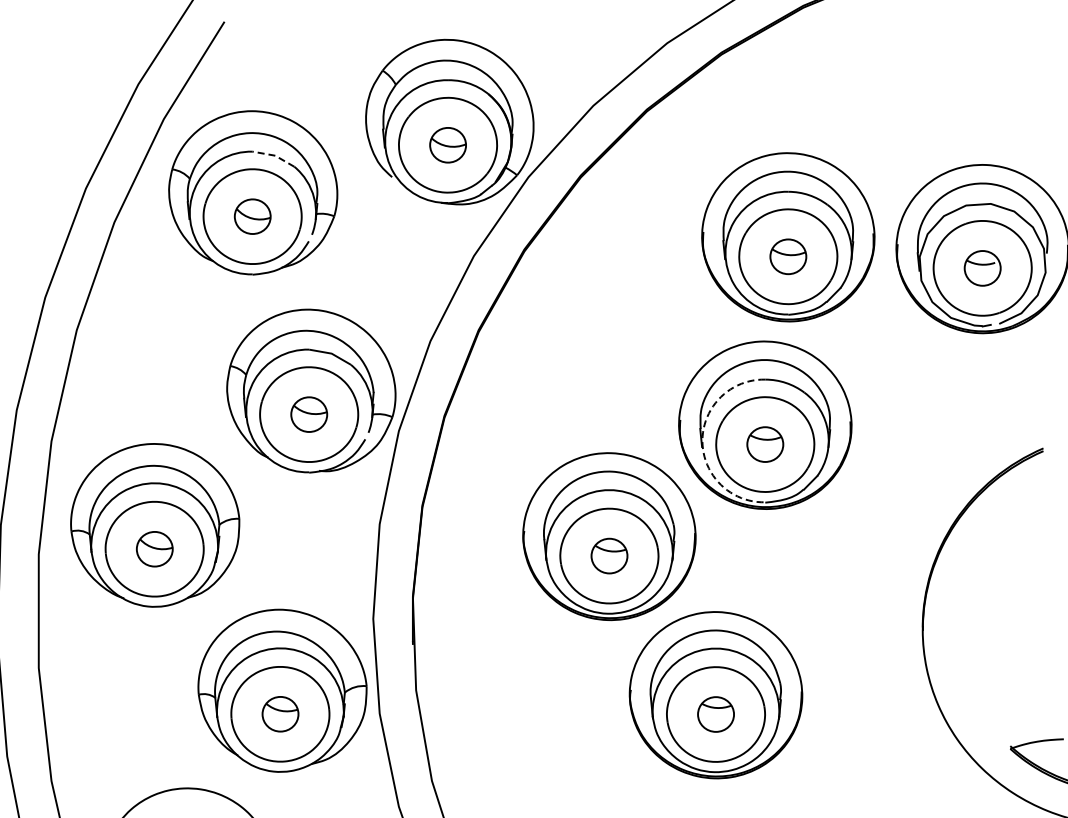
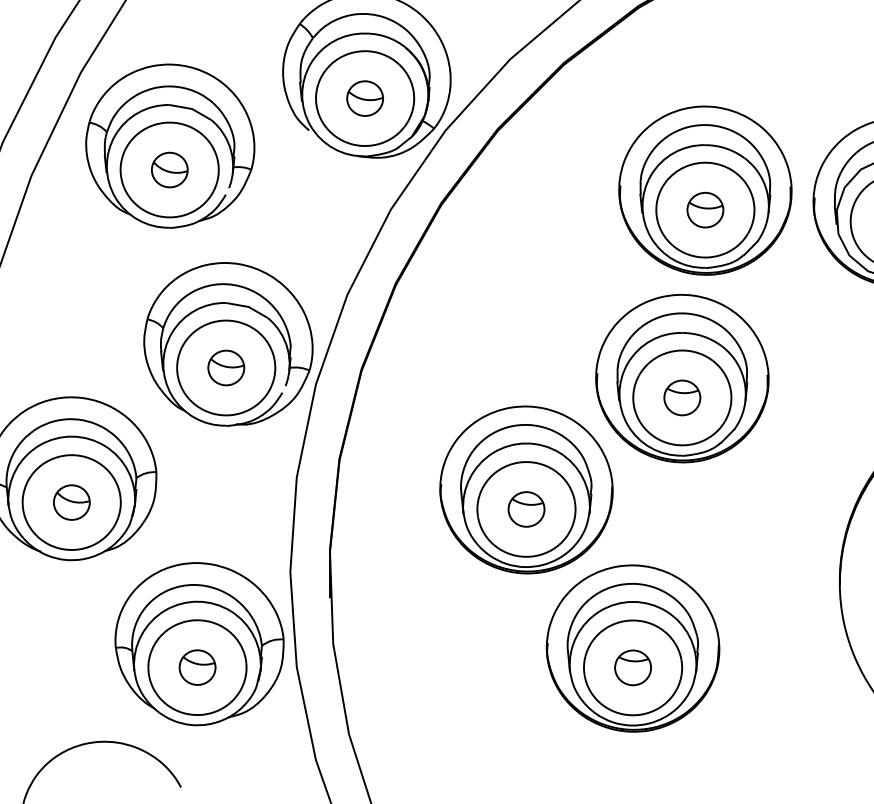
line: (275, 155) -> (192, 108), dashed -> solid
arc: (702, 440) -> (619, 393), dashed -> solid

